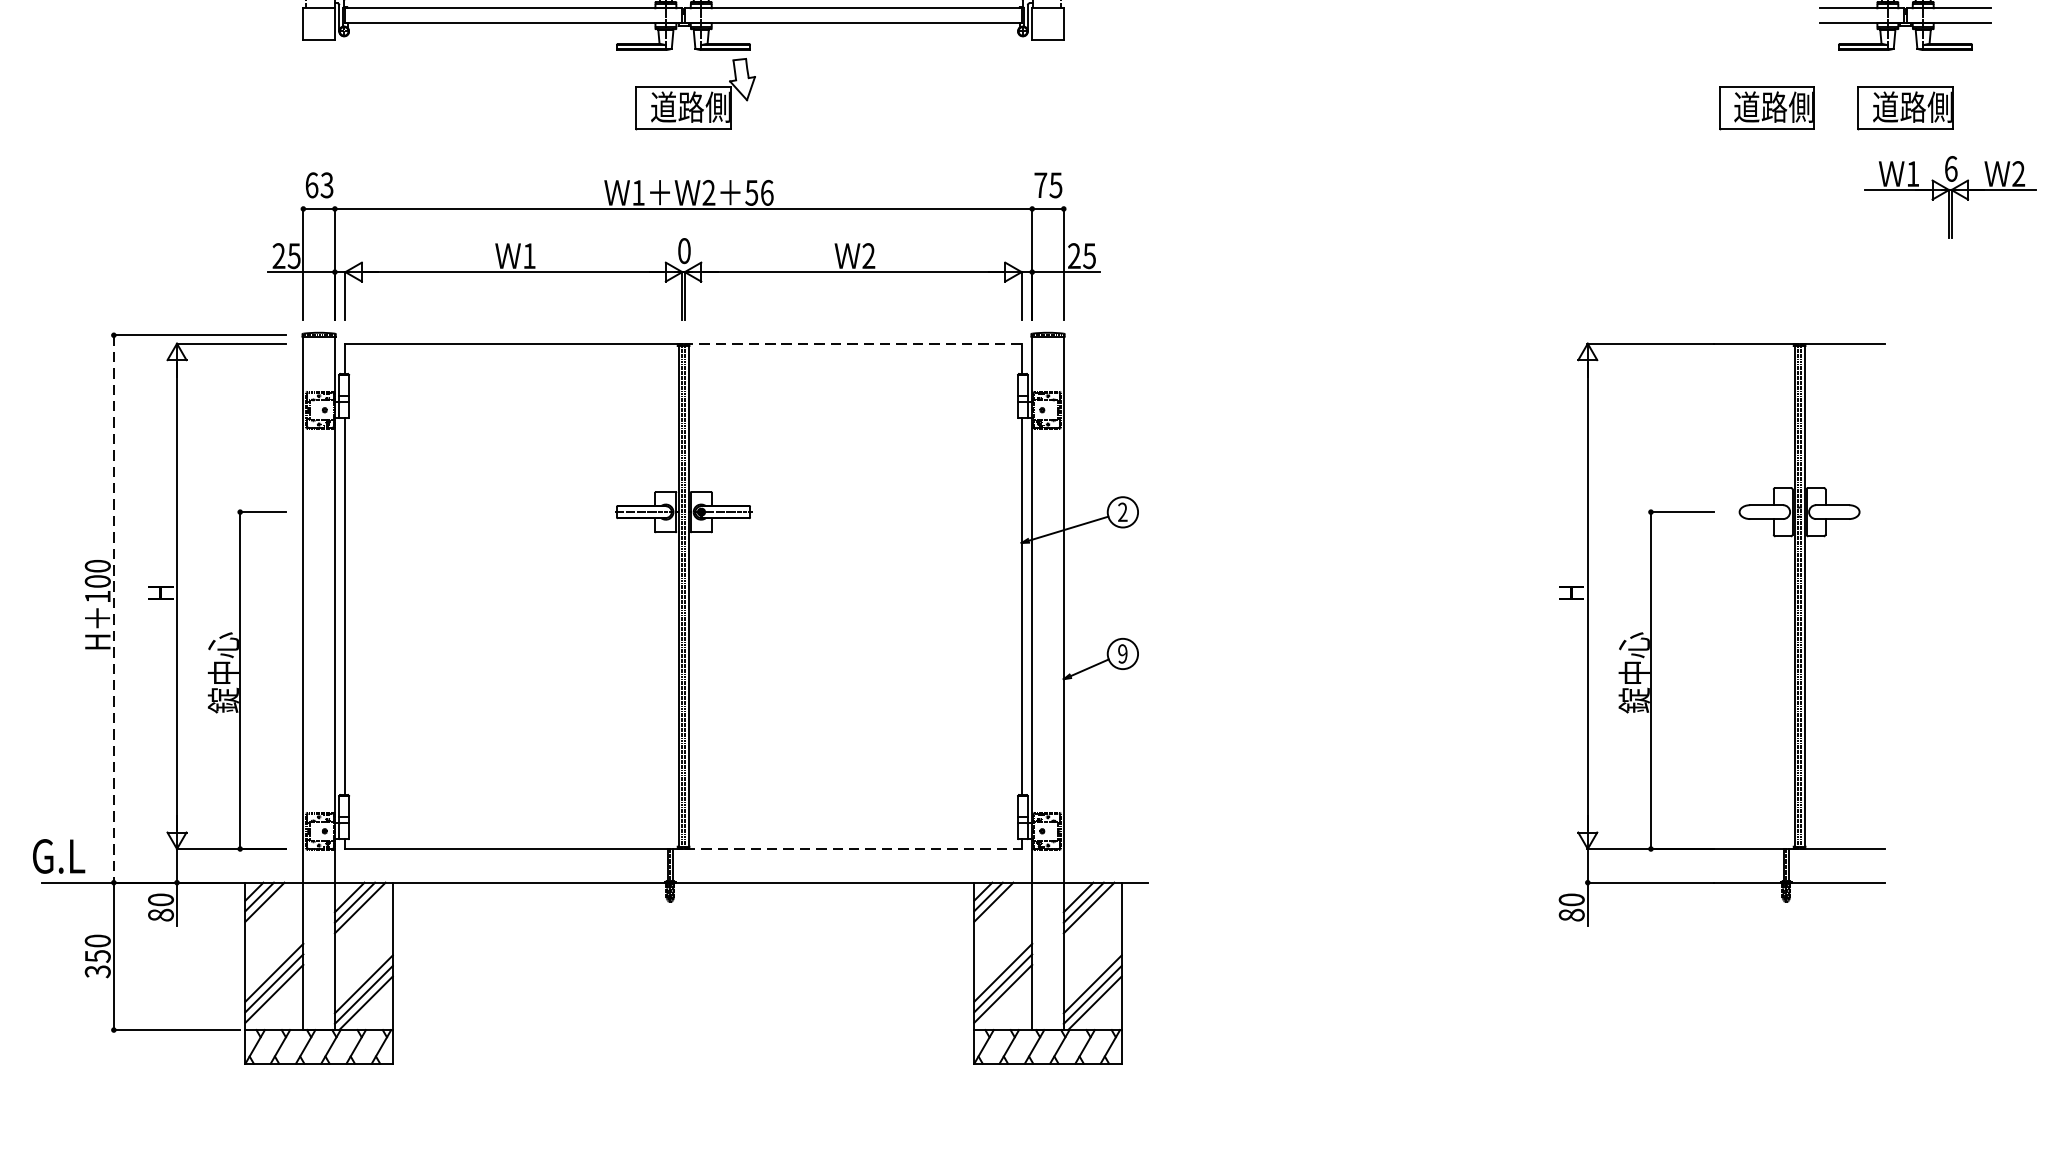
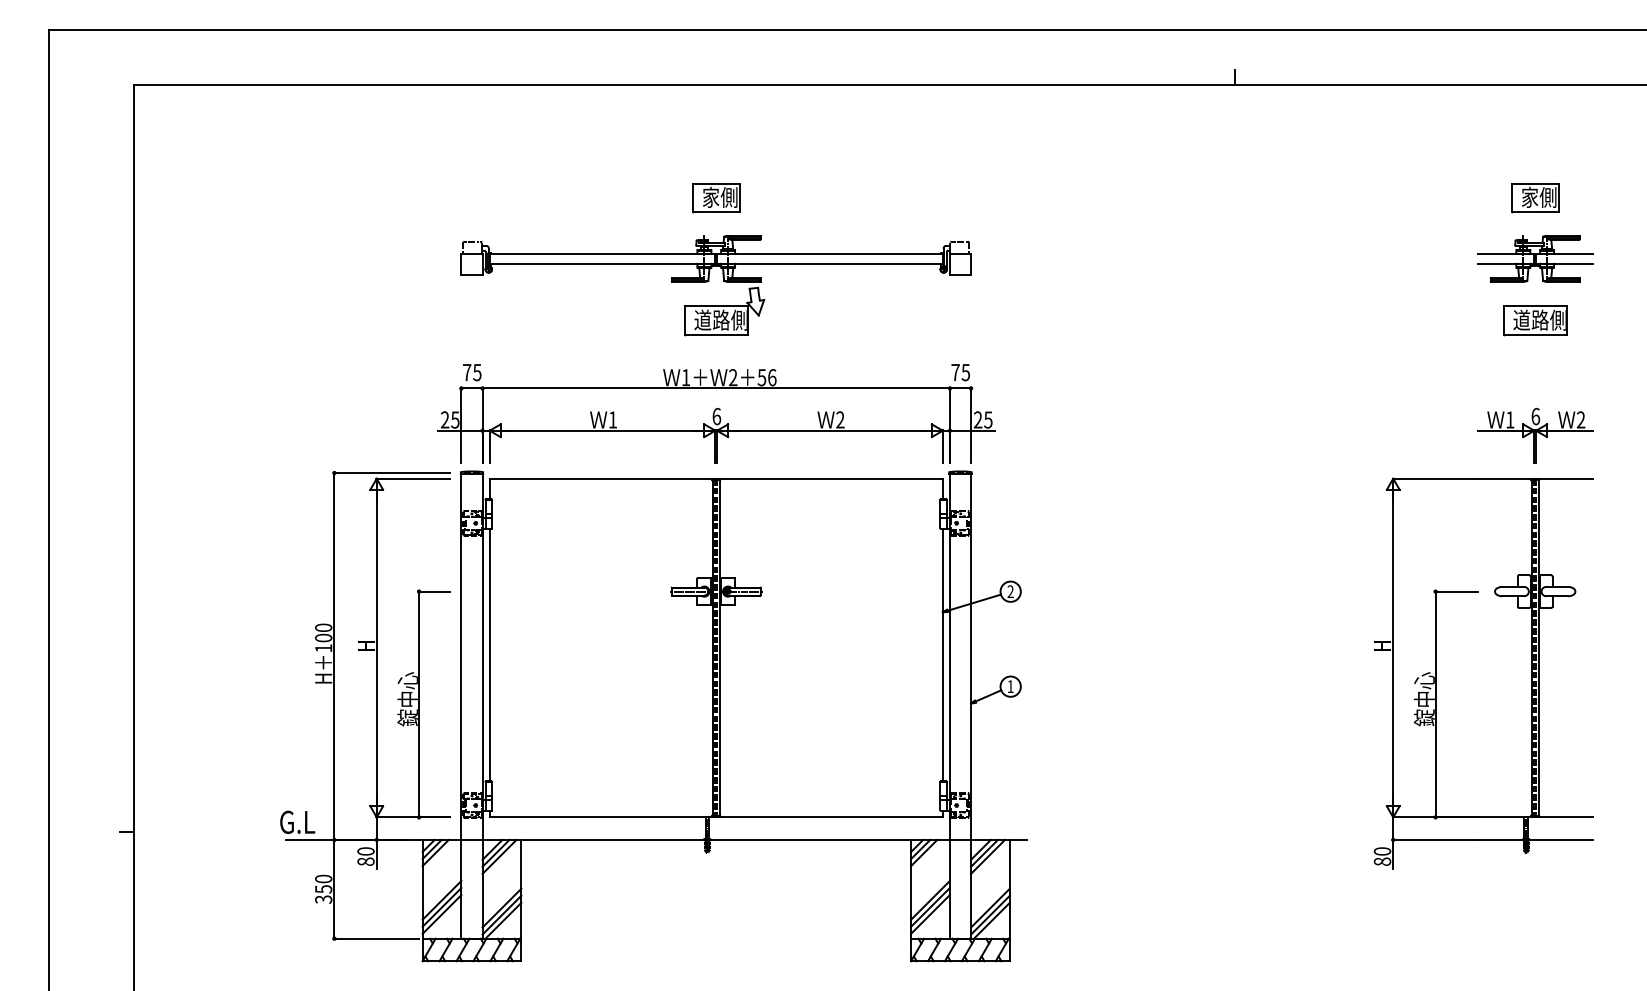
part: (1767, 107) -> (1442, 320), removed
text: (319, 185) -> (472, 372), 63 -> 75
part: (1950, 197) -> (1535, 435), moved
text: (683, 250) -> (716, 416), 0 -> 6
line: (852, 343) -> (829, 478), dashed -> solid
line: (113, 610) -> (334, 657), dashed -> solid
part: (1722, 634) -> (1483, 673), moved
text: (1122, 653) -> (1010, 686), 9 -> 1
line: (852, 849) -> (829, 817), dashed -> solid

